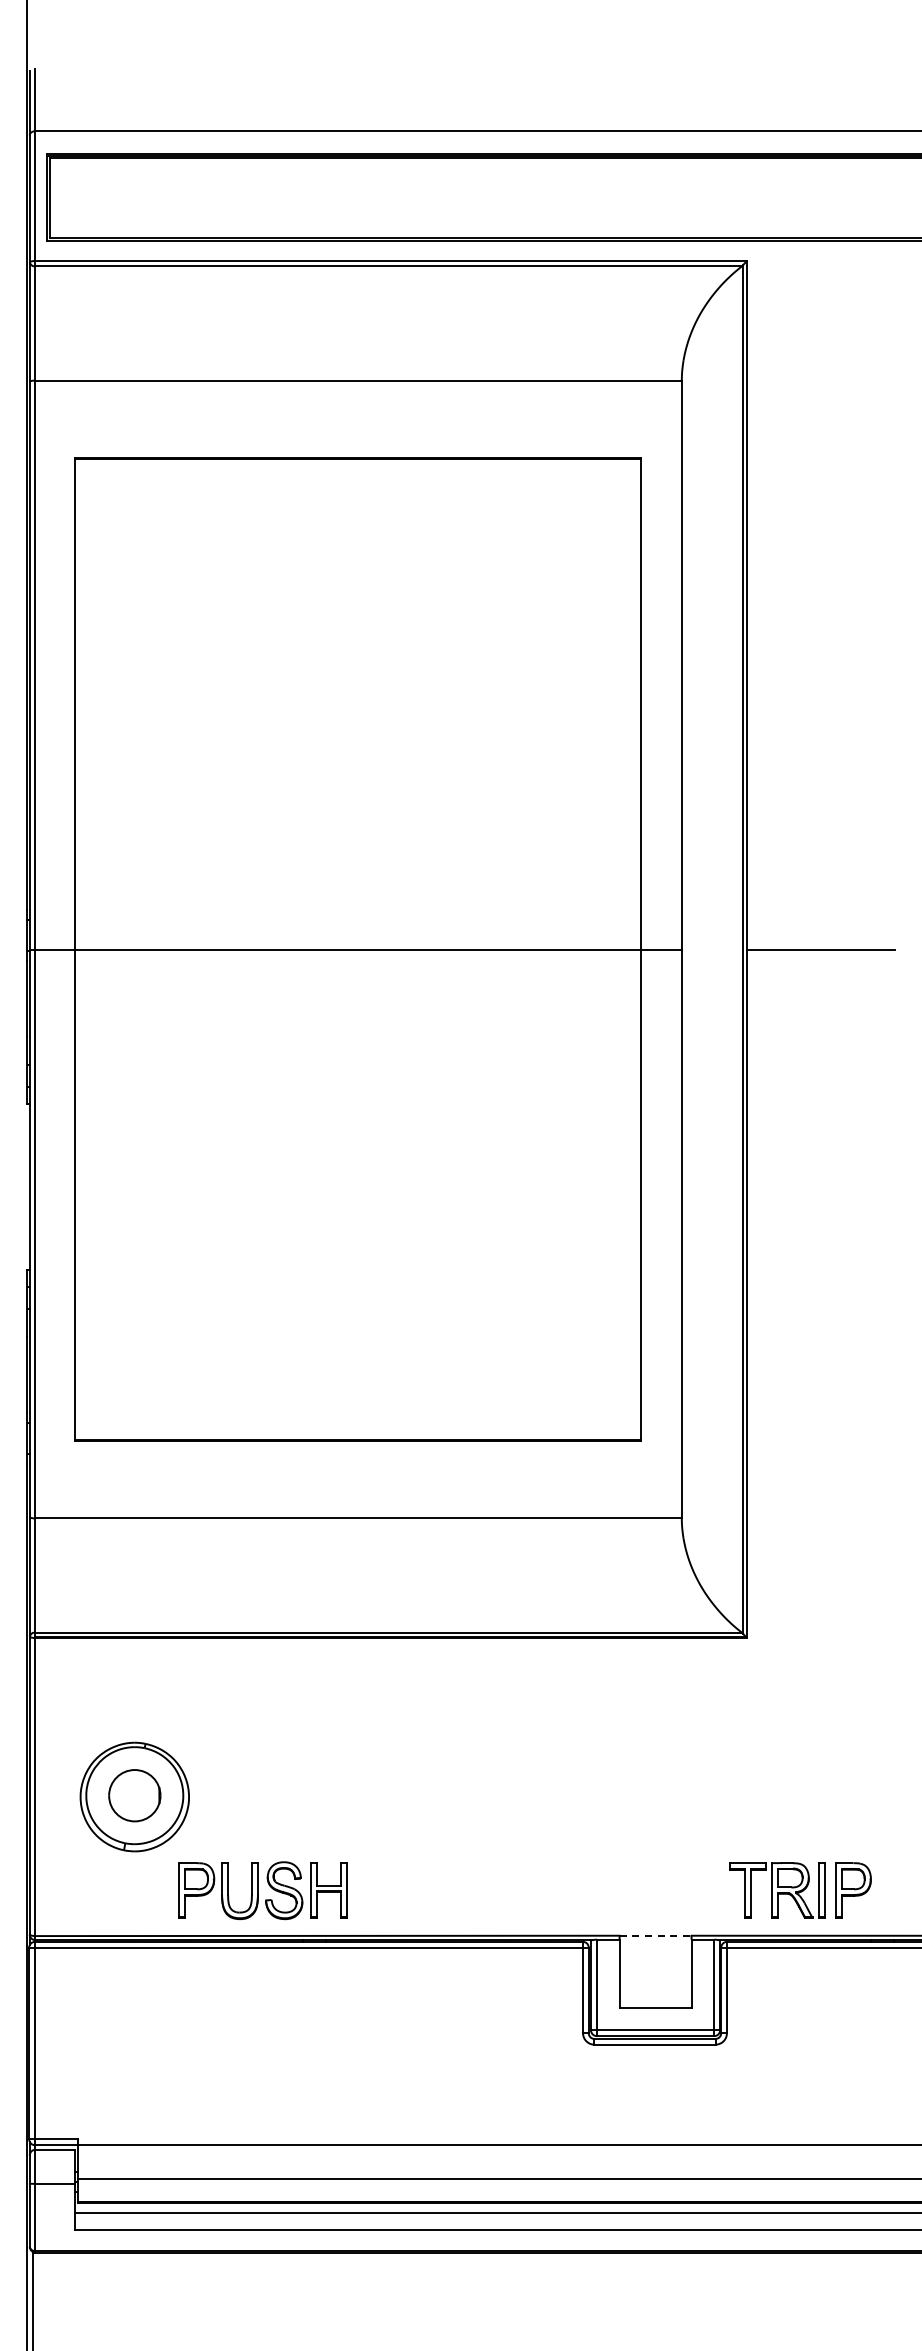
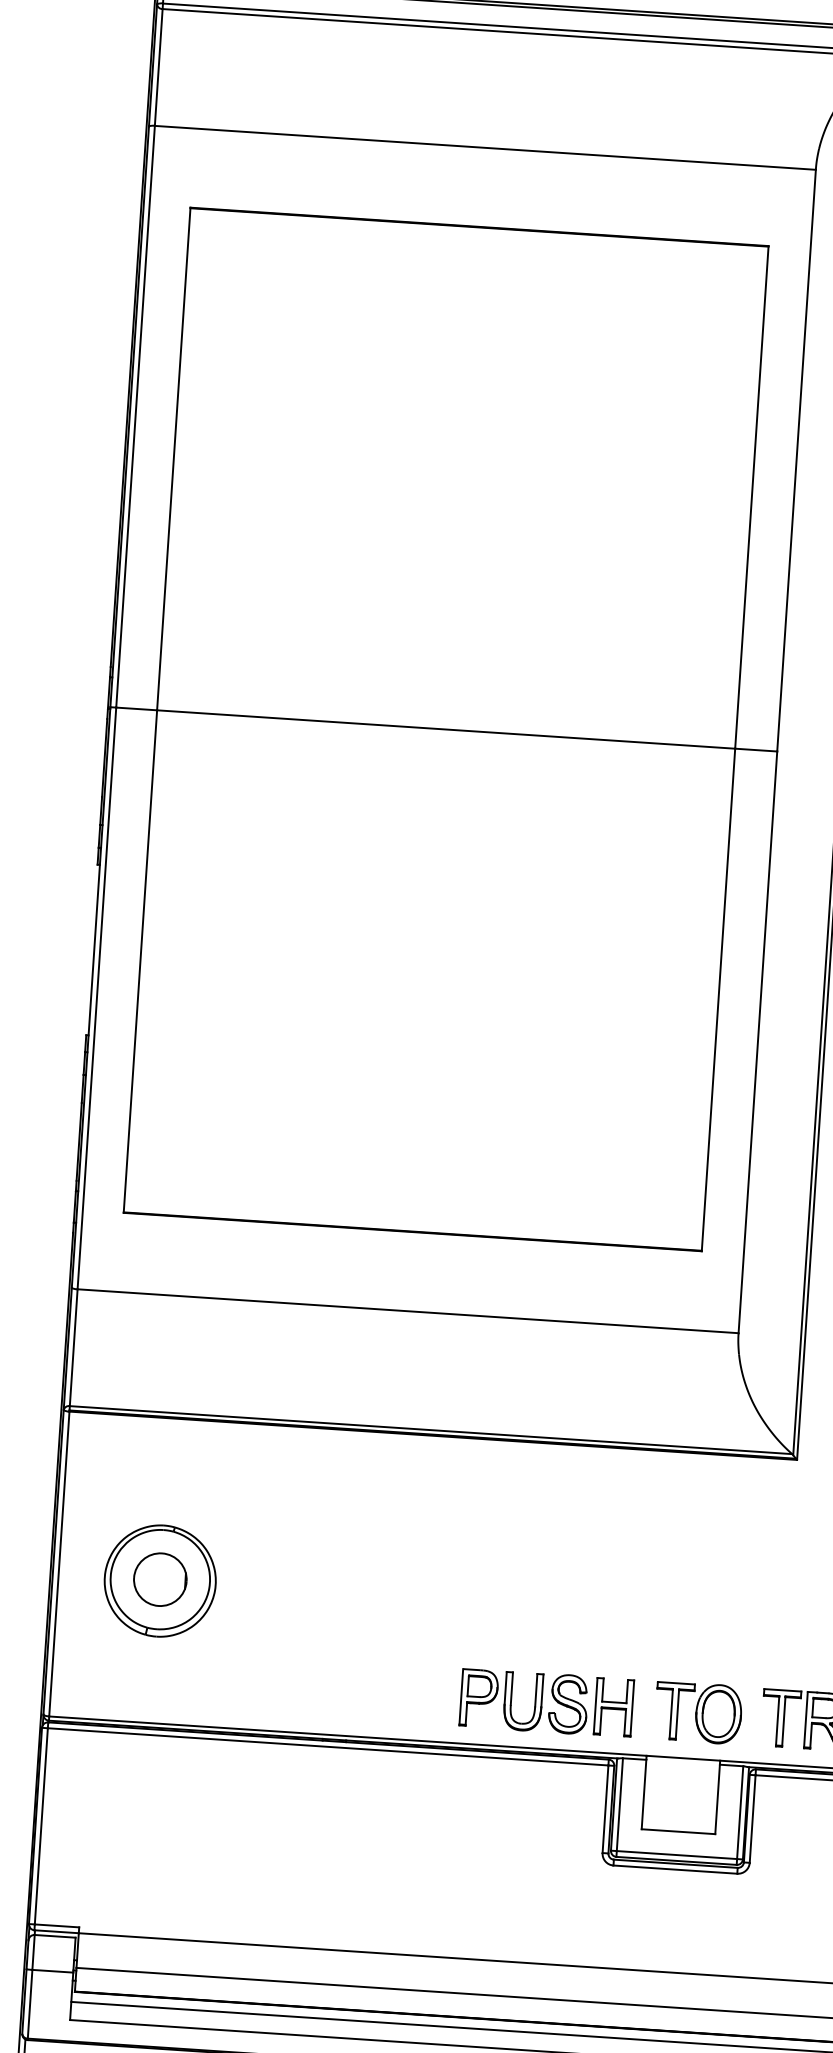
part: (262, 1890) -> (546, 1702), moved
part: (667, 1890) -> (698, 1712), added
line: (655, 1935) -> (683, 1758), dashed -> solid

